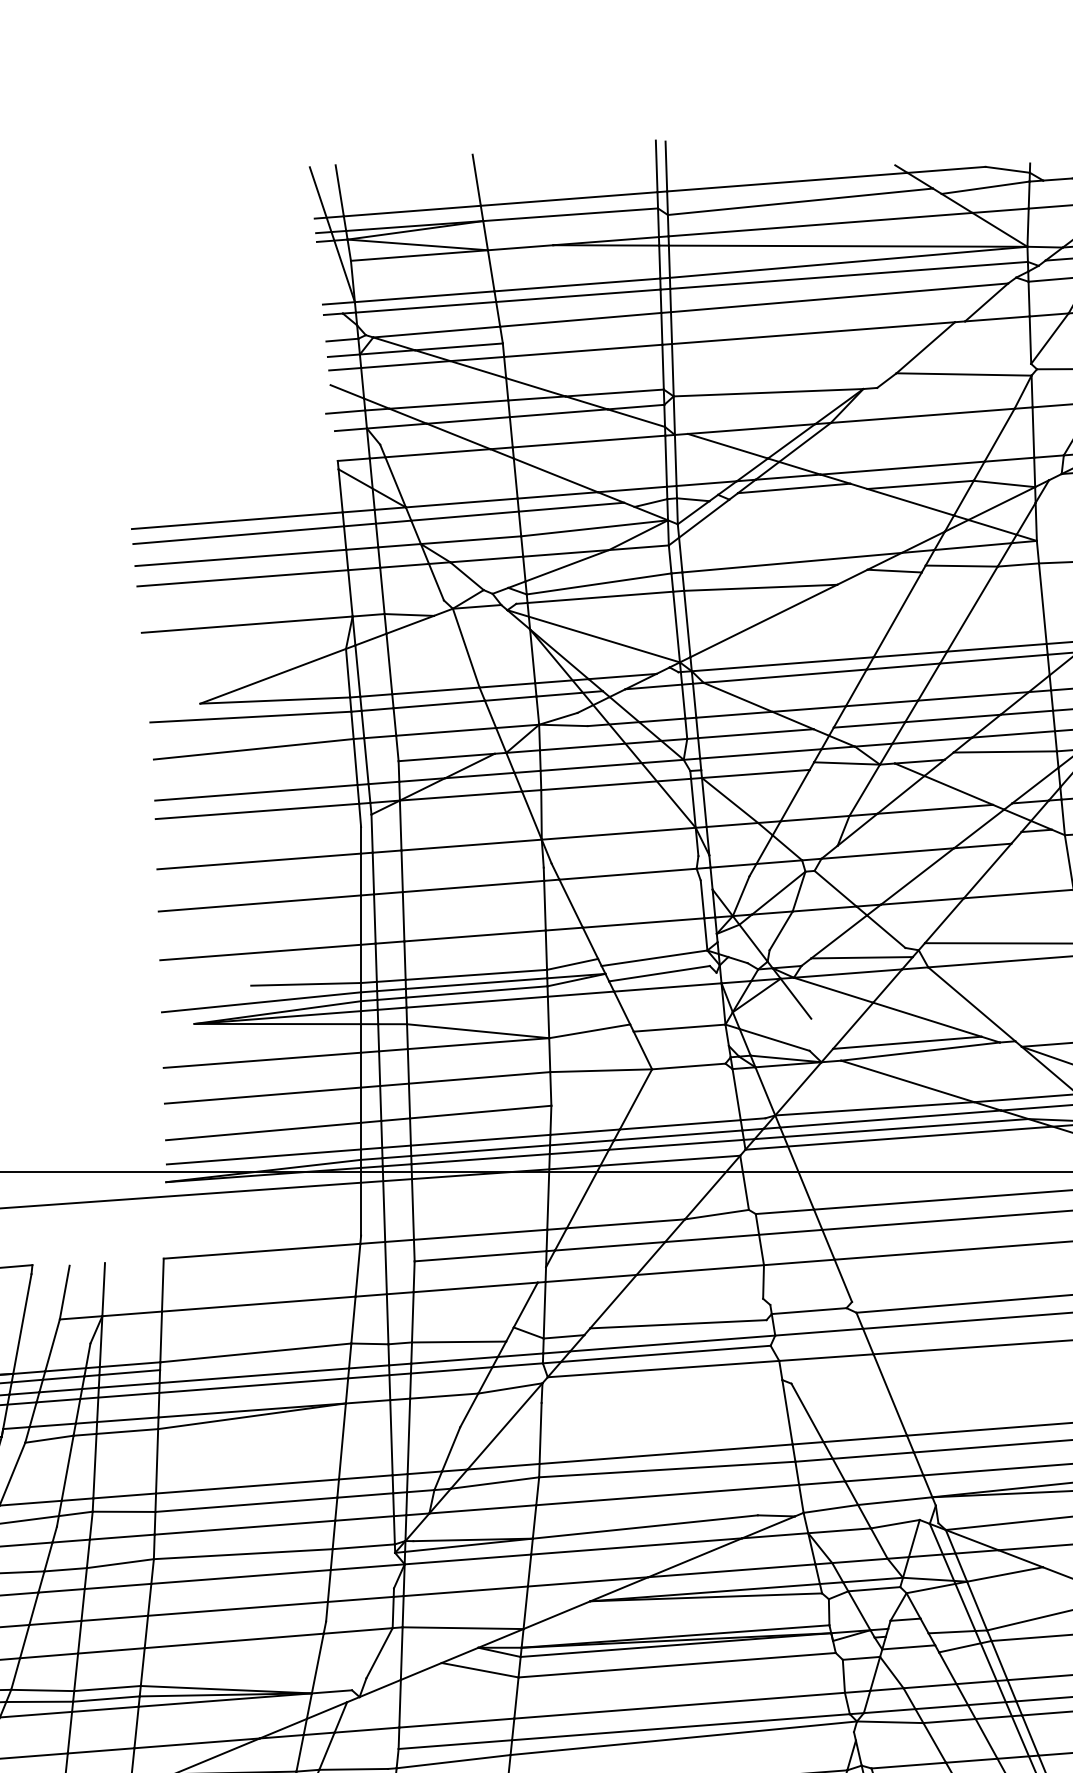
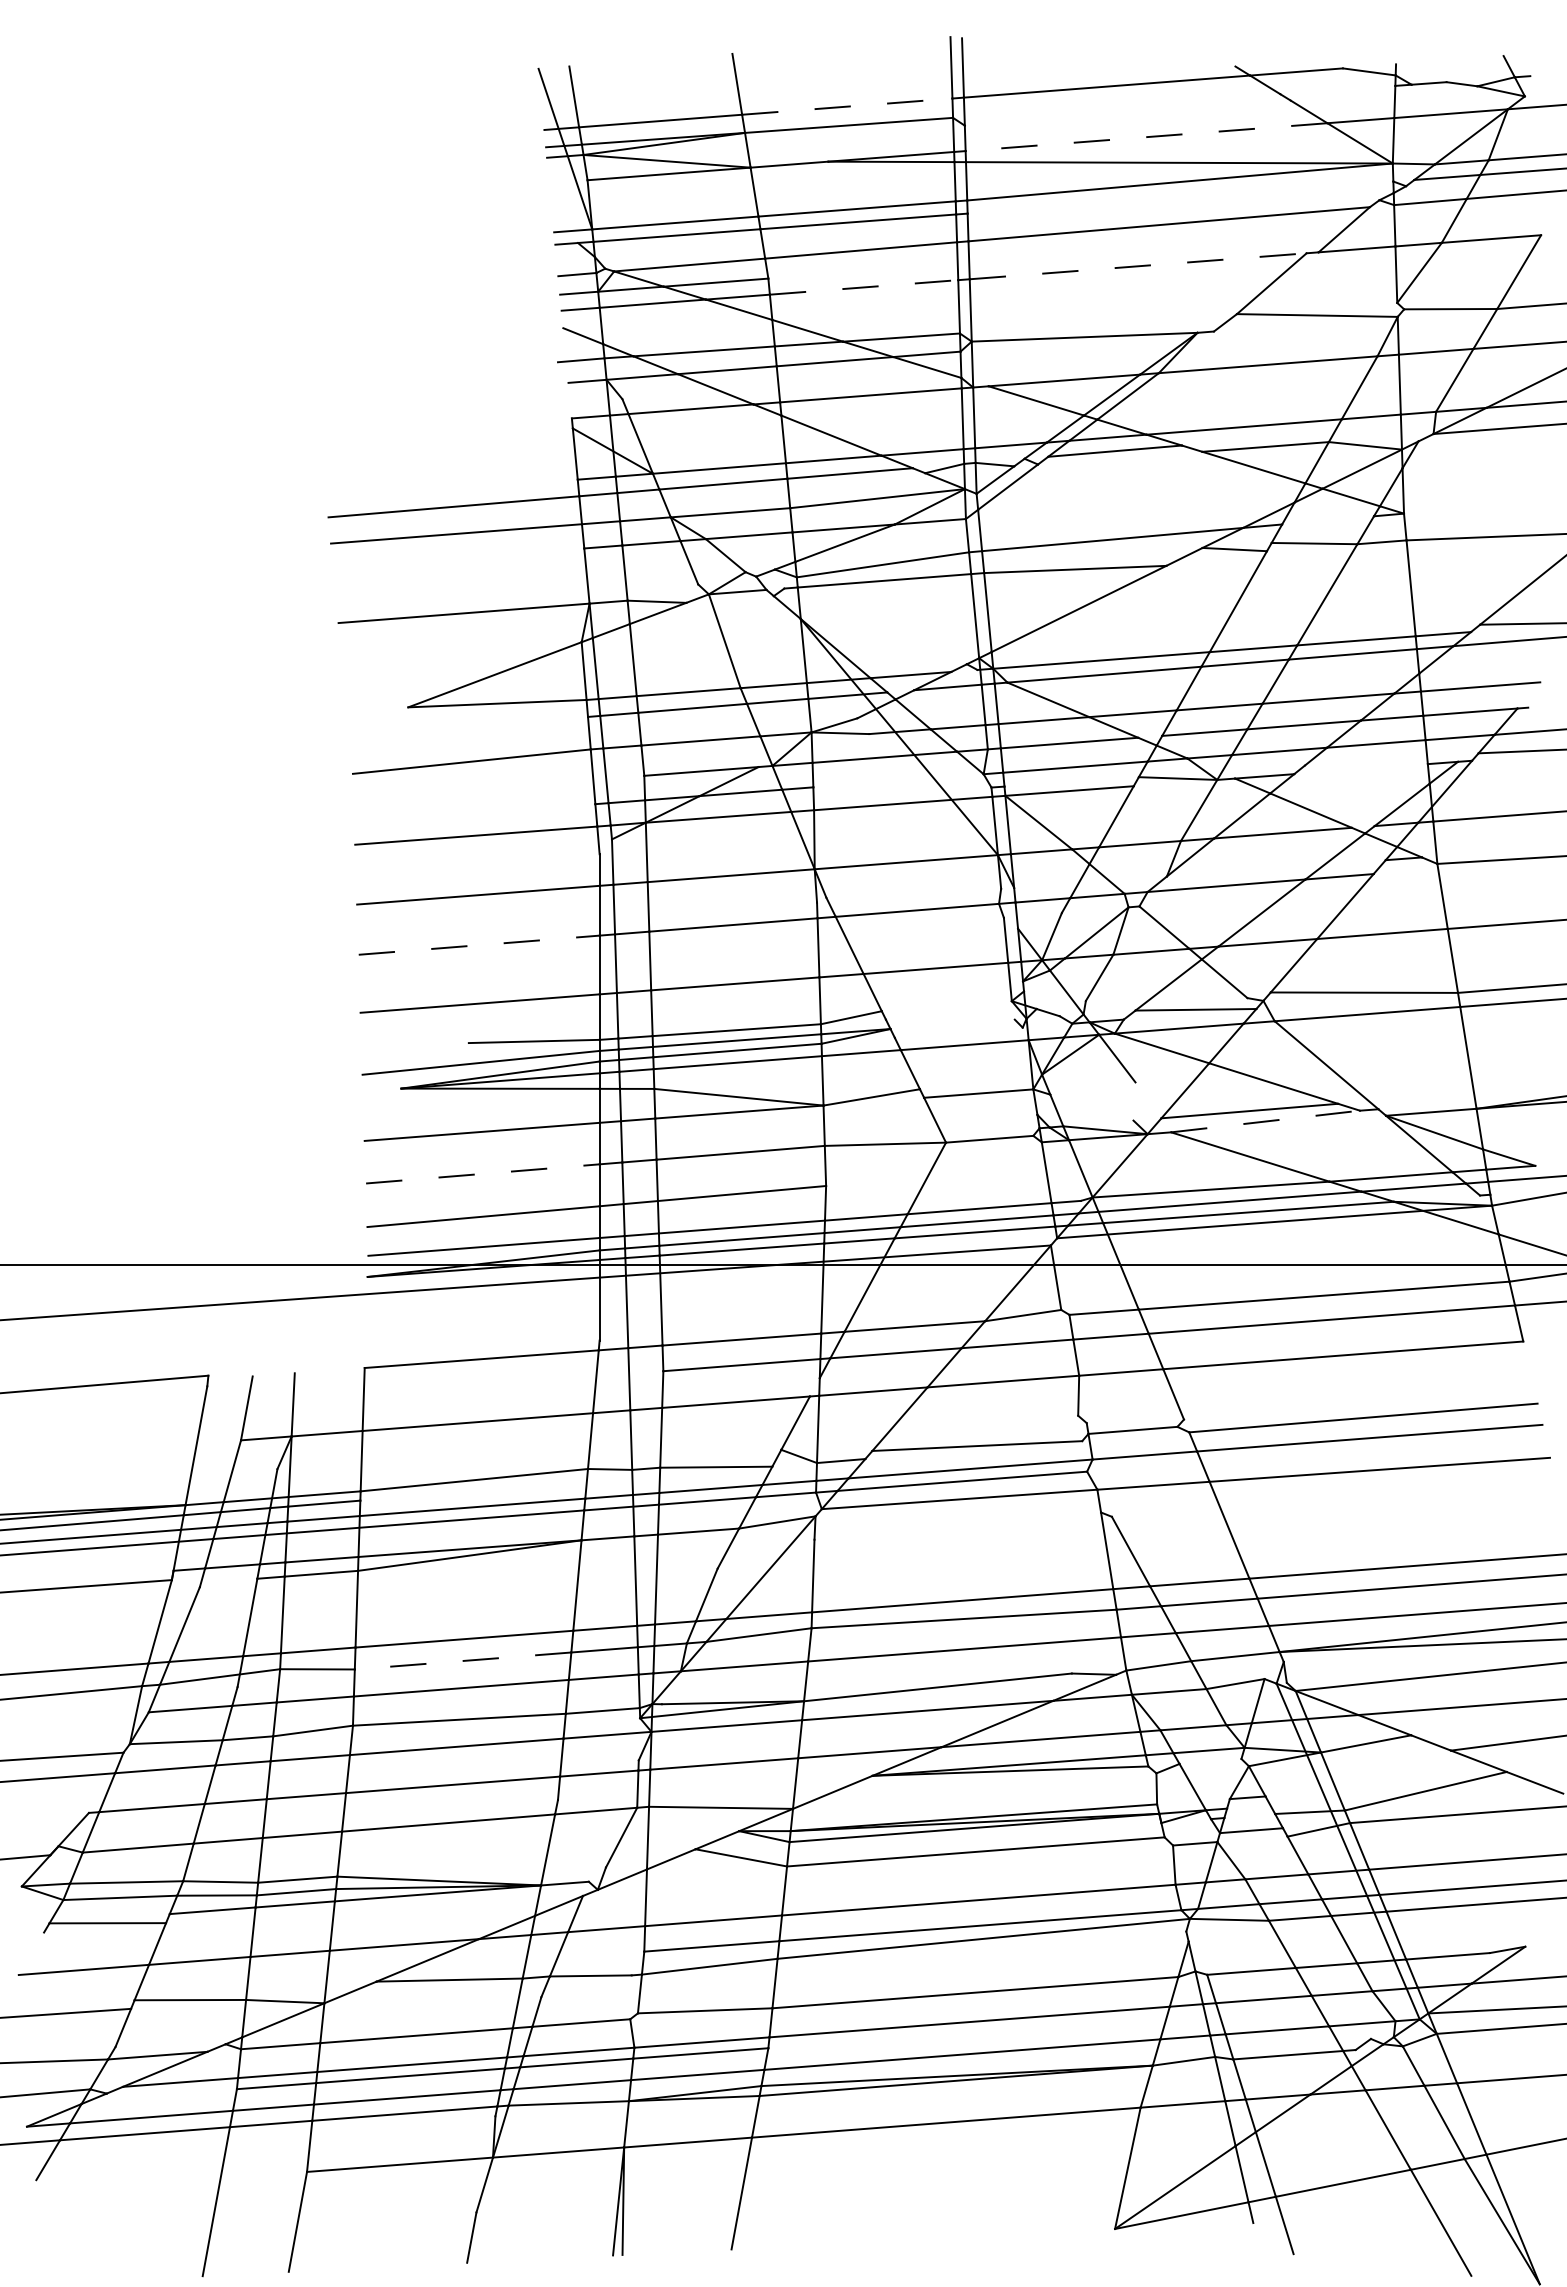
line: (985, 187) -> (1342, 92), removed
line: (569, 198) -> (847, 106), solid -> dashed
line: (800, 201) -> (1122, 109), removed
line: (820, 224) -> (1146, 137), solid -> dashed
line: (849, 275) -> (1180, 197), removed
line: (813, 333) -> (1138, 266), solid -> dashed
line: (583, 350) -> (864, 287), solid -> dashed
line: (236, 520) -> (451, 489), removed
line: (972, 546) -> (1327, 520), removed
line: (242, 577) -> (458, 557), removed
line: (593, 636) -> (876, 627), removed
line: (250, 716) -> (468, 722), removed
line: (1005, 751) -> (1366, 764), removed
line: (612, 765) -> (898, 780), removed
line: (255, 792) -> (474, 813), removed
line: (260, 903) -> (479, 945), solid -> dashed
line: (654, 958) -> (948, 1010), removed
line: (659, 973) -> (954, 1028), removed
line: (774, 1039) -> (1091, 1107), removed
line: (921, 1051) -> (1266, 1121), solid -> dashed
line: (263, 1095) -> (483, 1173), solid -> dashed
line: (49, 1438) -> (228, 1582), removed
line: (246, 1504) -> (463, 1660), solid -> dashed
line: (874, 1588) -> (1210, 1760), removed

